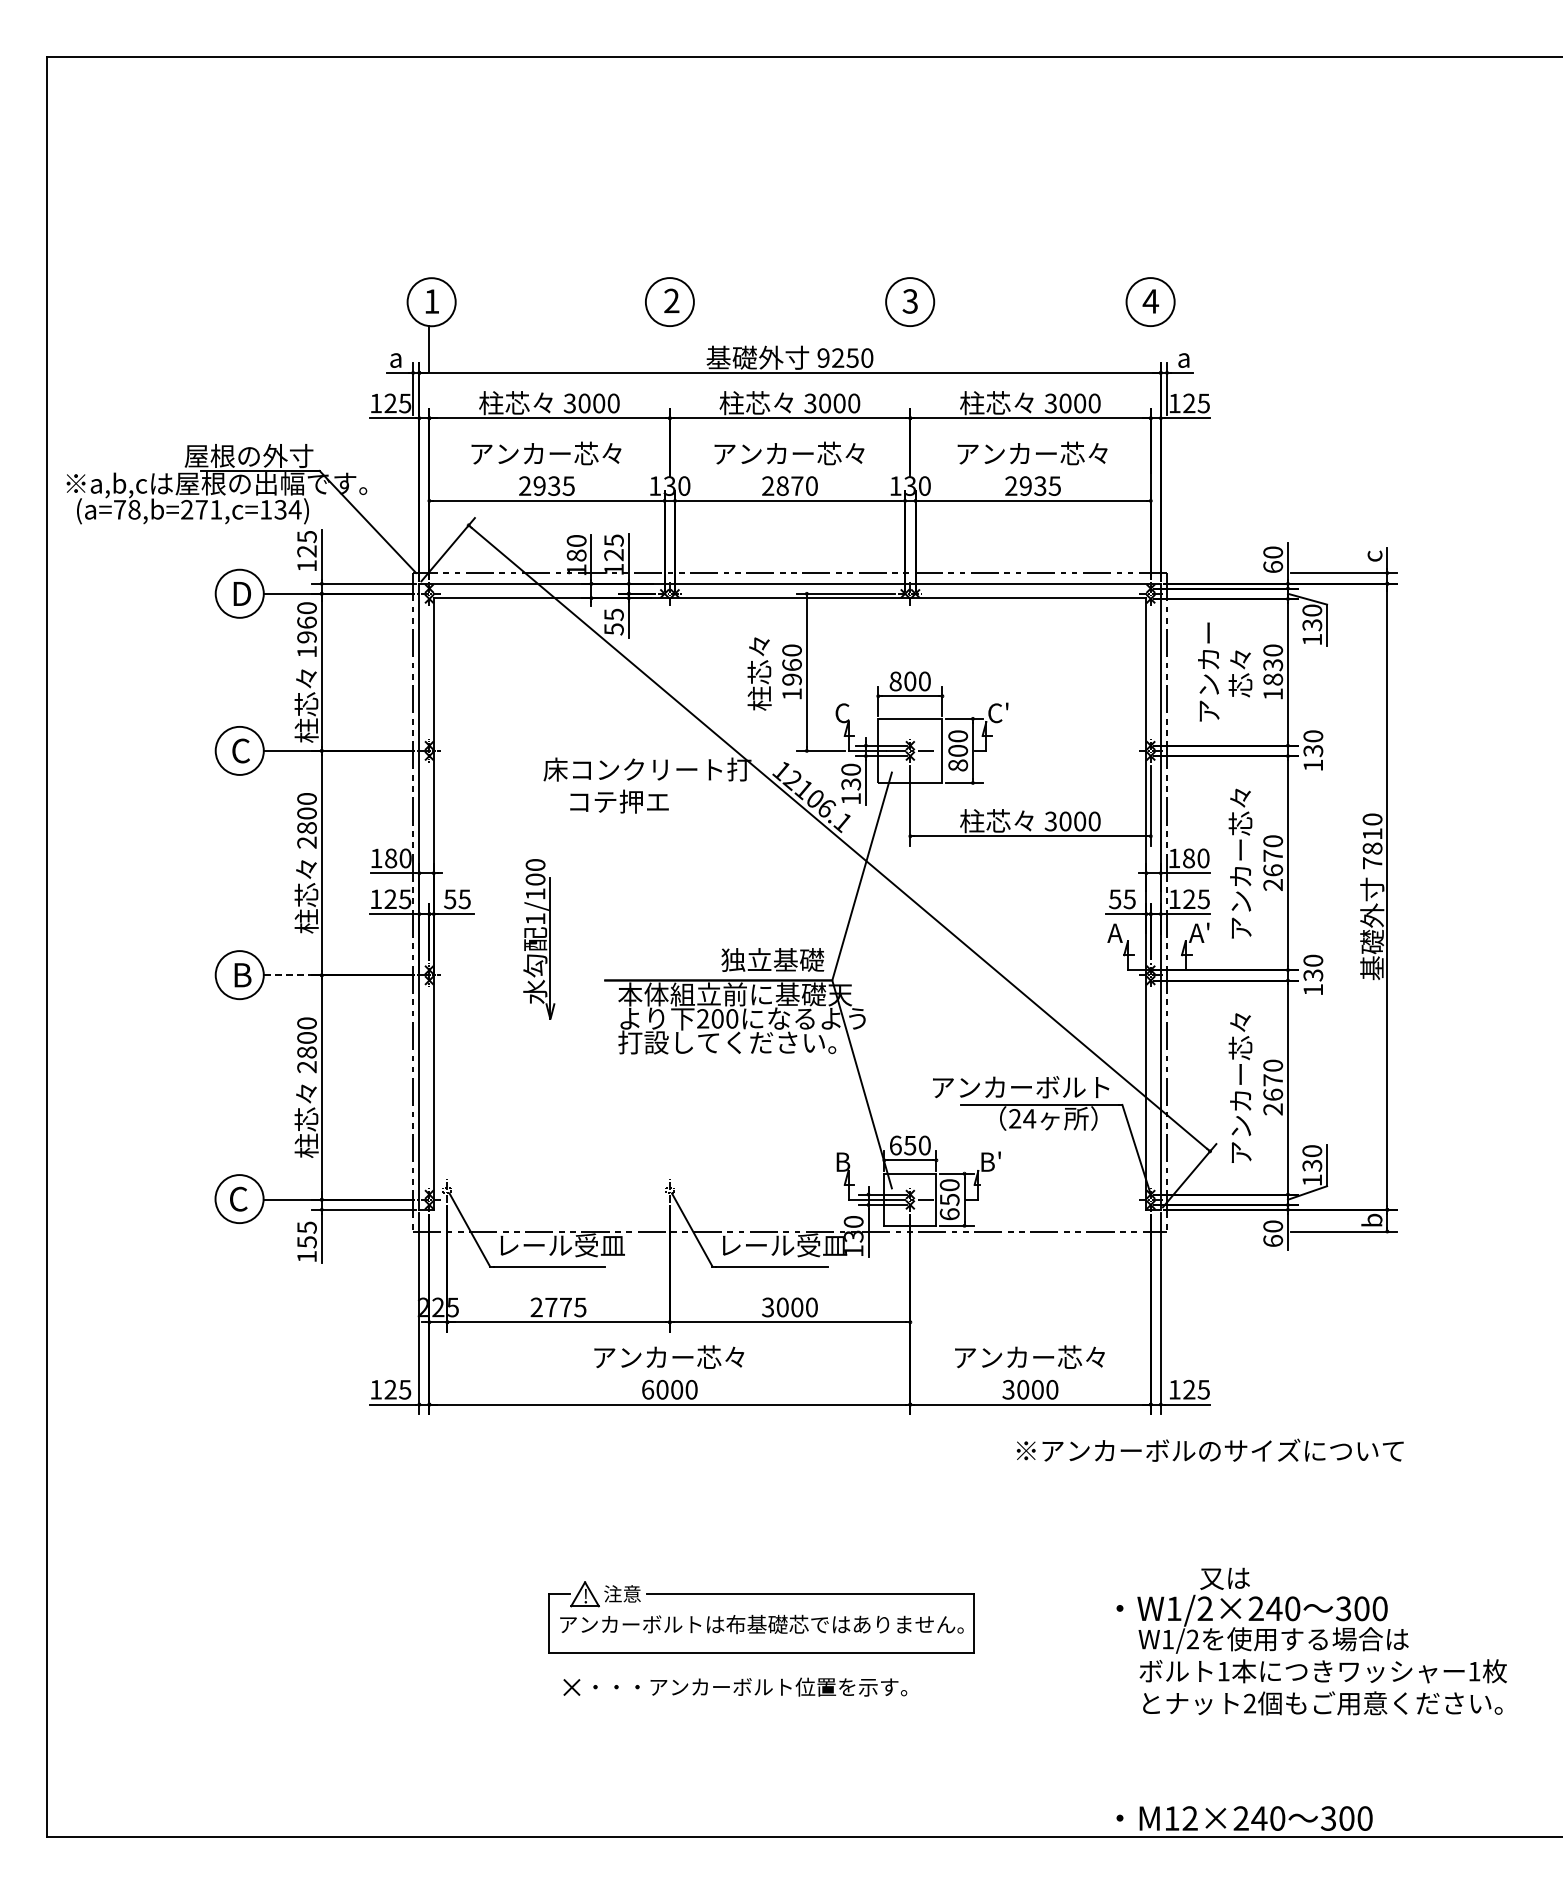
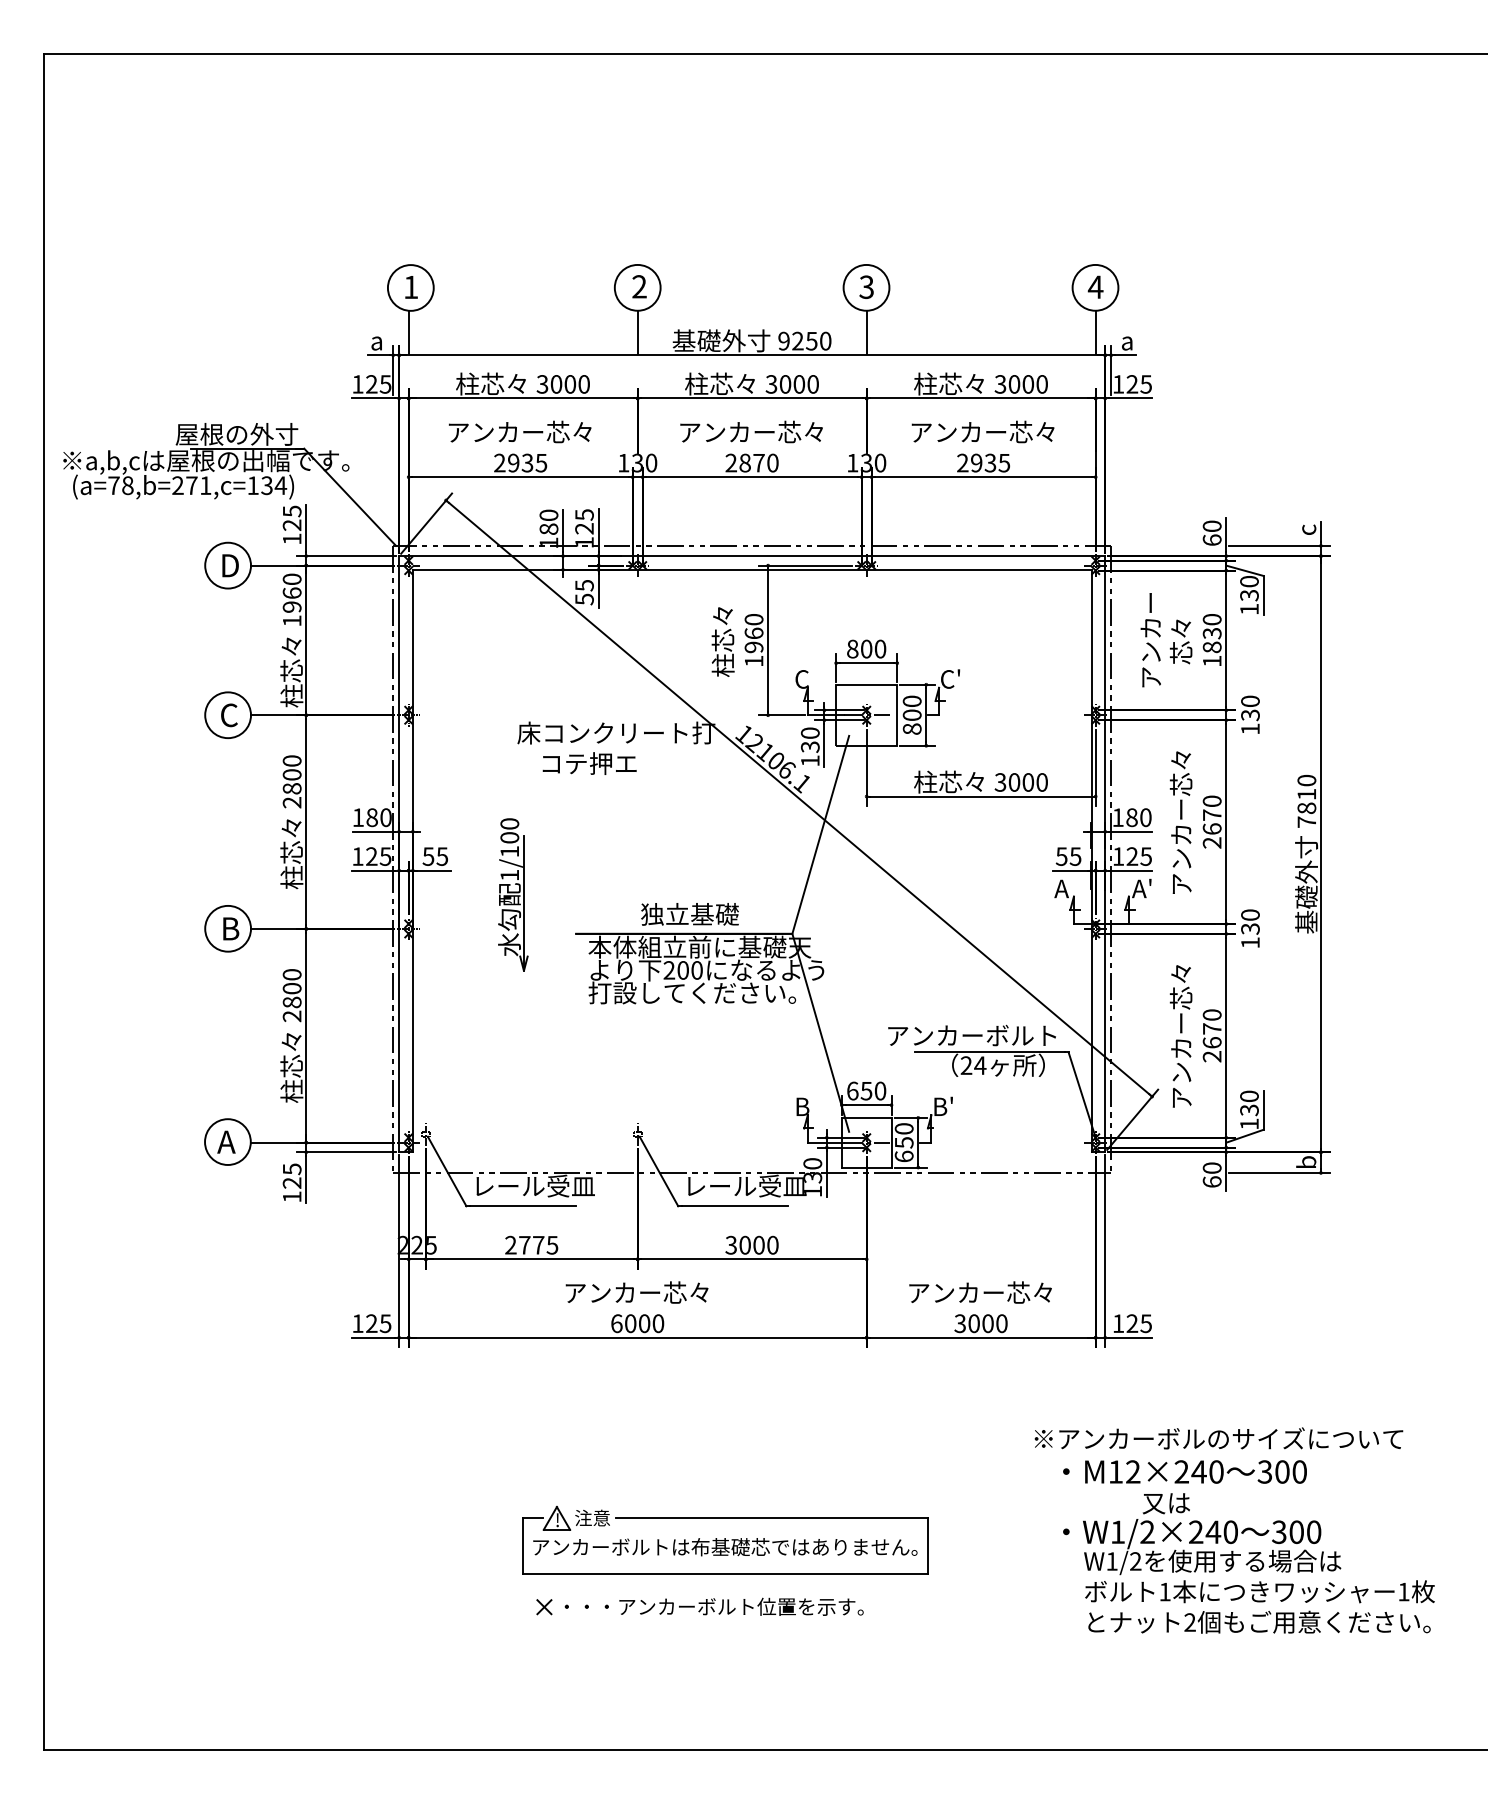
line: (669, 348) -> (637, 332), added
line: (910, 348) -> (866, 332), added
line: (1150, 348) -> (1095, 332), added
text: (772, 959) -> (689, 913), moved
line: (289, 975) -> (275, 929), dashed -> solid
text: (237, 1198) -> (225, 1141), C -> A
text: (306, 1242) -> (291, 1183), 155 -> 125
text: (1209, 1449) -> (1218, 1437), moved
text: (1244, 1818) -> (1184, 1471), moved

